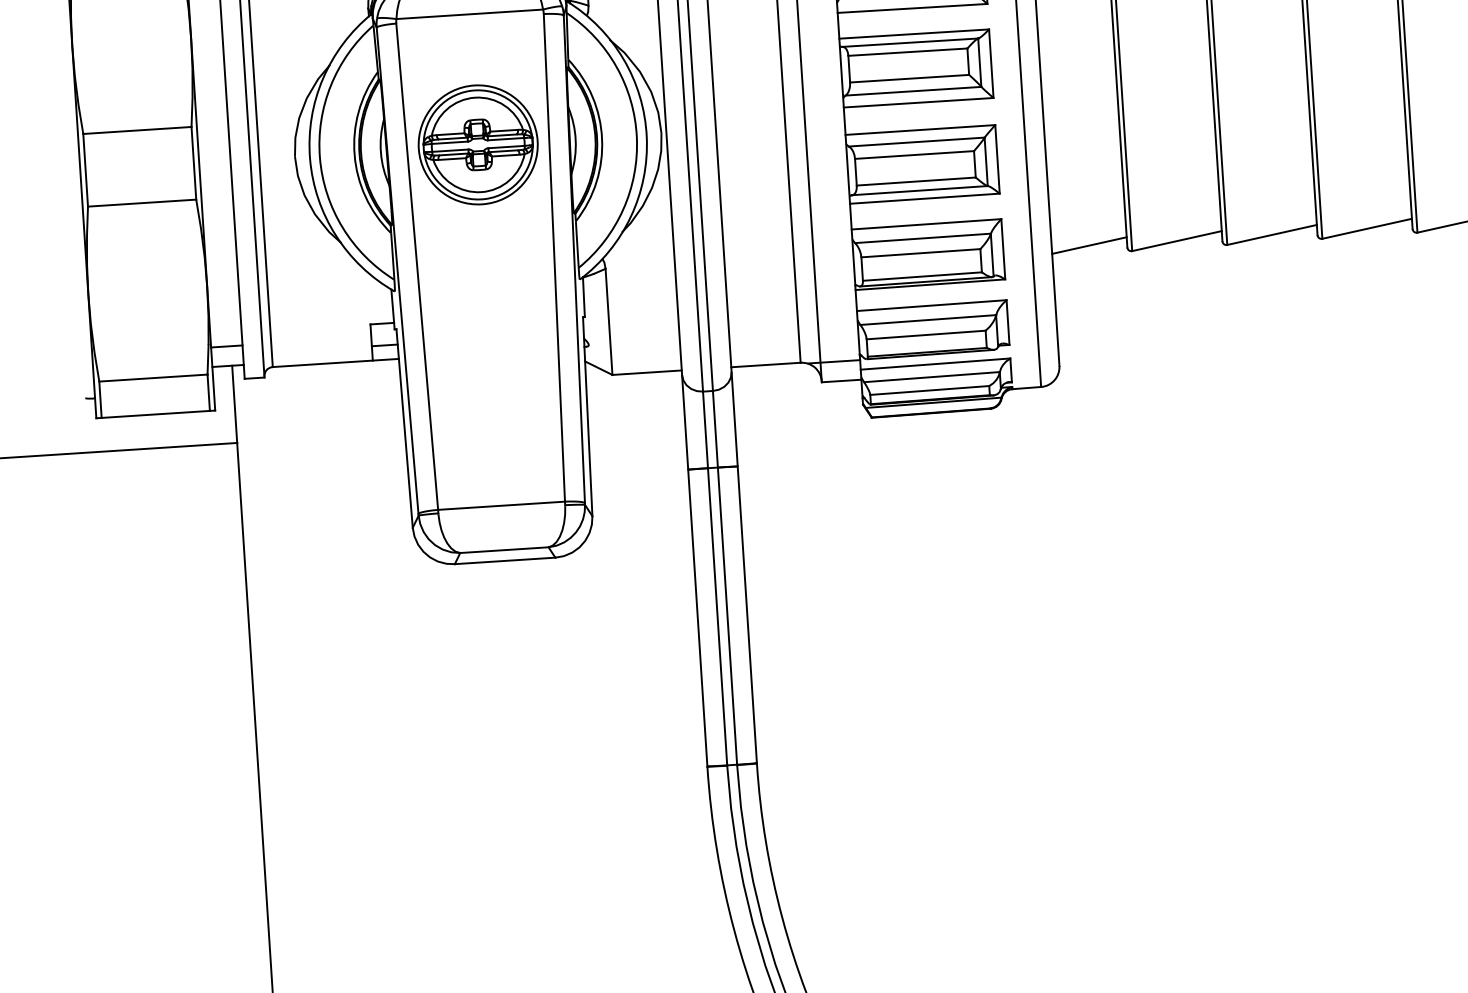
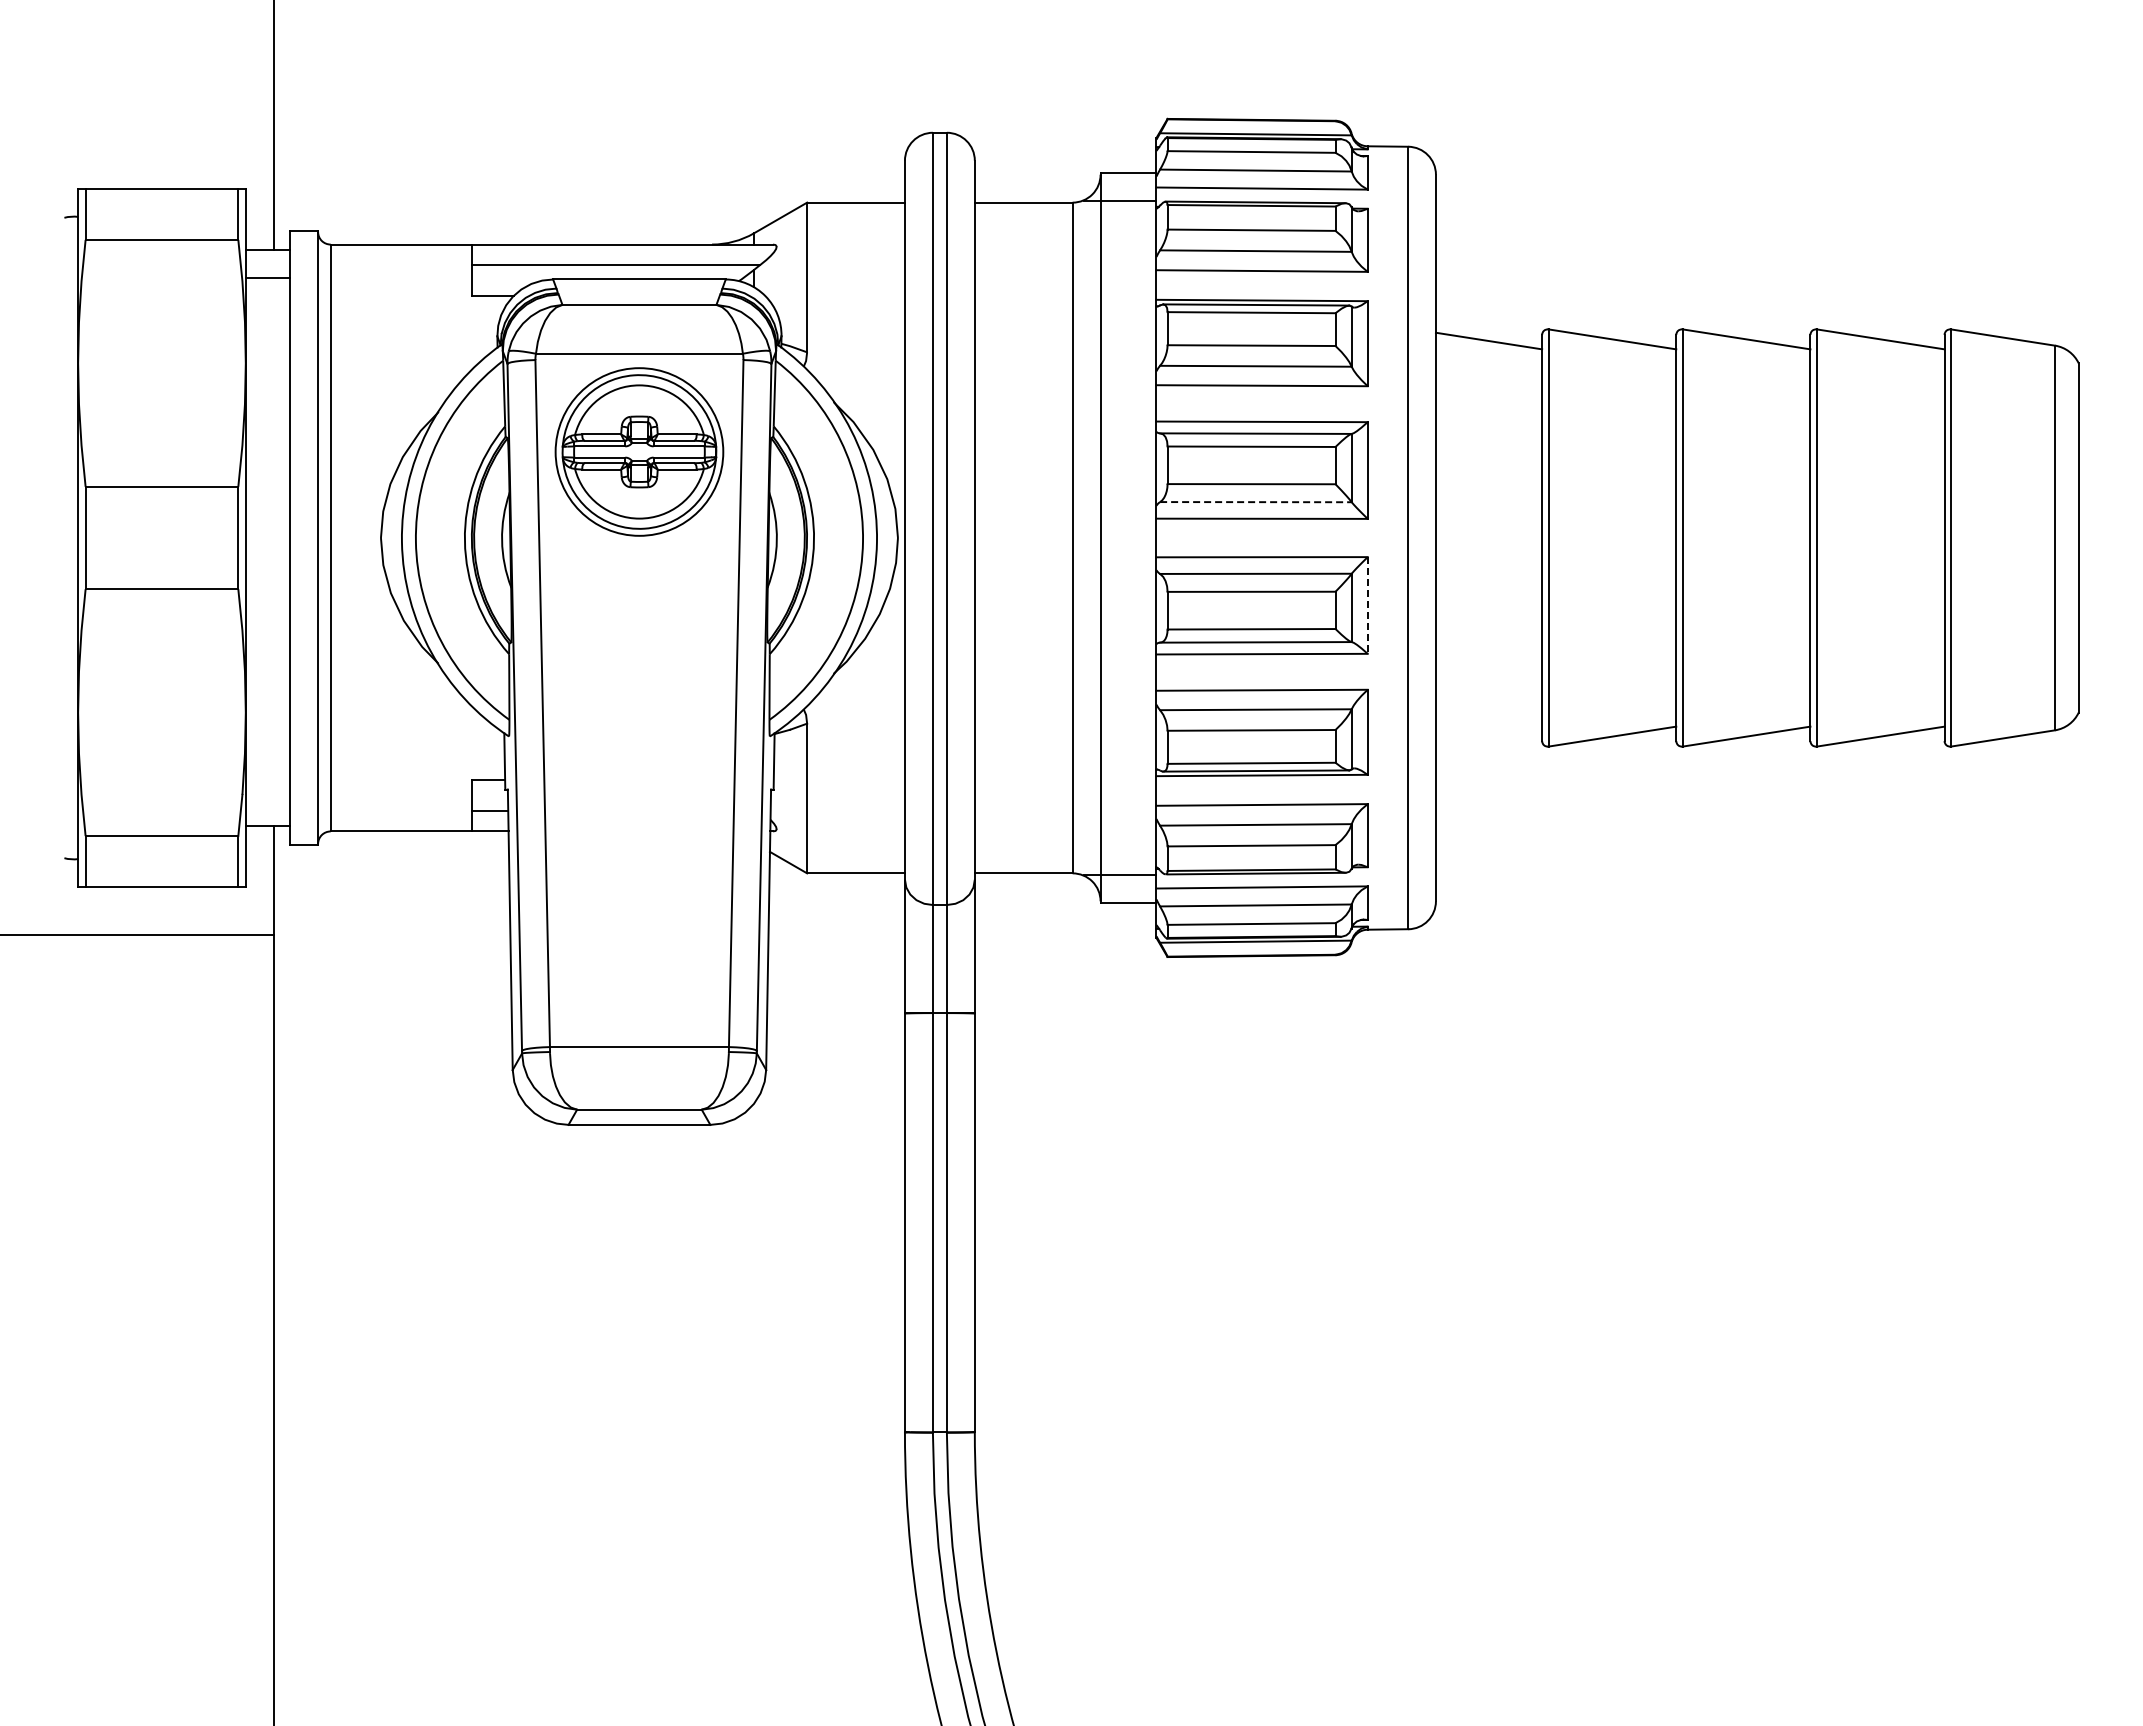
line: (913, 91) -> (1255, 502), solid -> dashed
part: (478, 144) -> (639, 451), moved
line: (997, 159) -> (1367, 605), solid -> dashed
line: (1089, 245) -> (1488, 734), removed
line: (226, 346) -> (267, 798), removed

